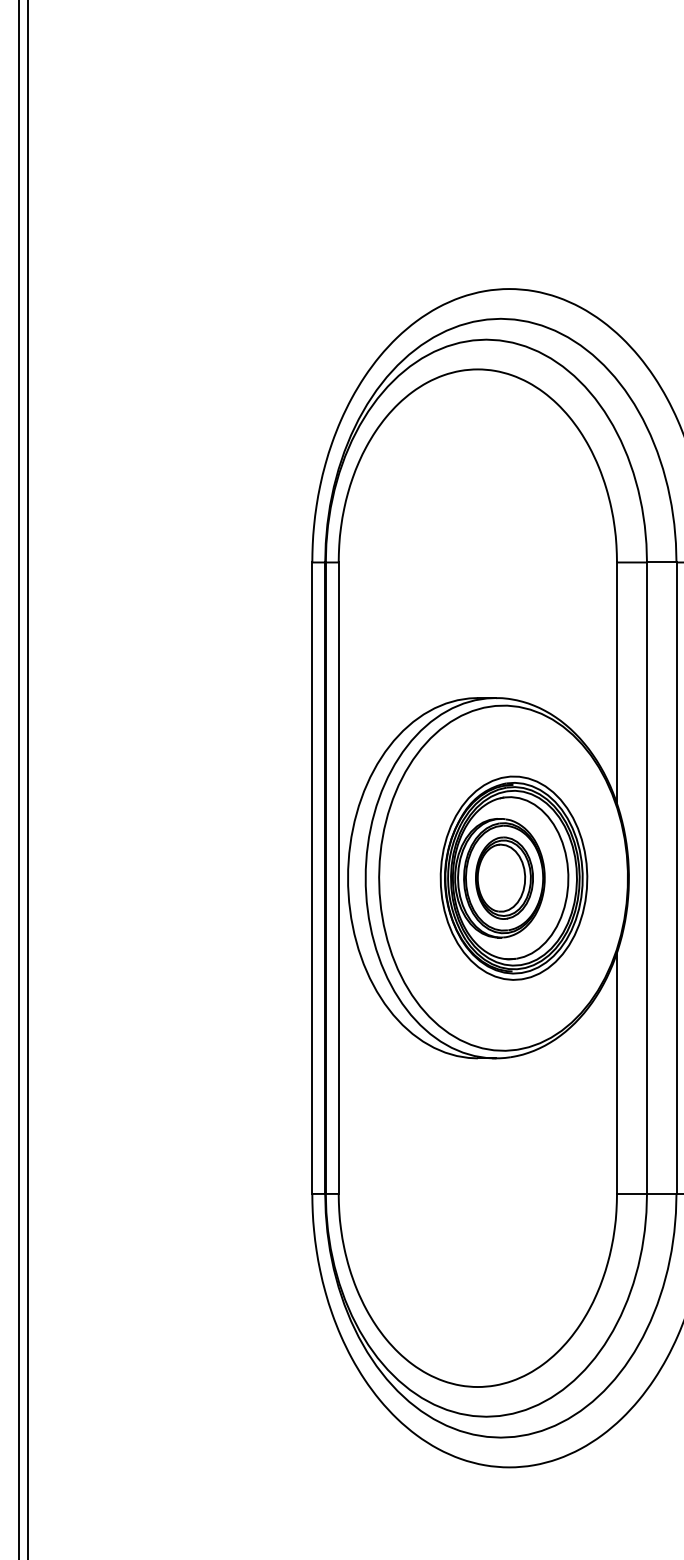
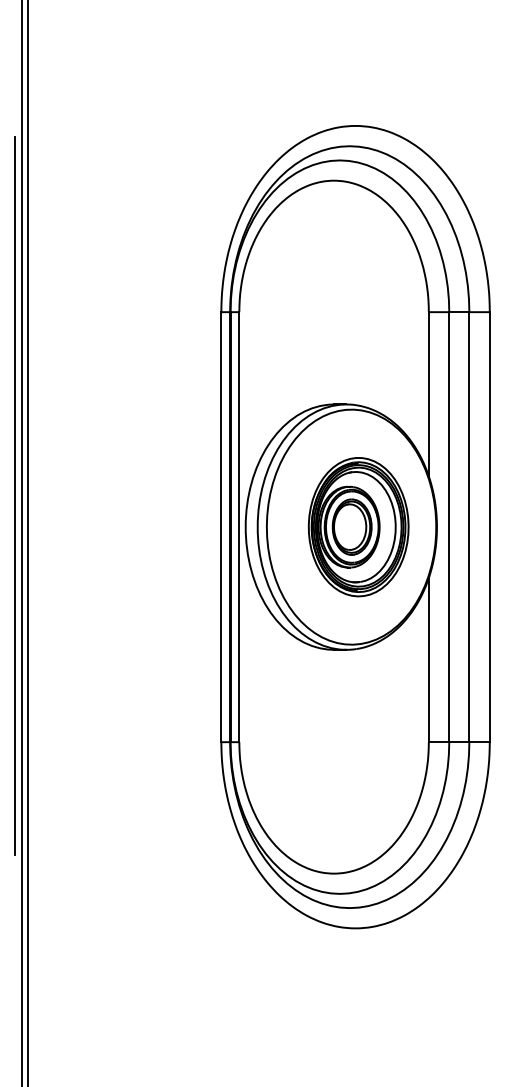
line: (10, 831) -> (15, 495), added

